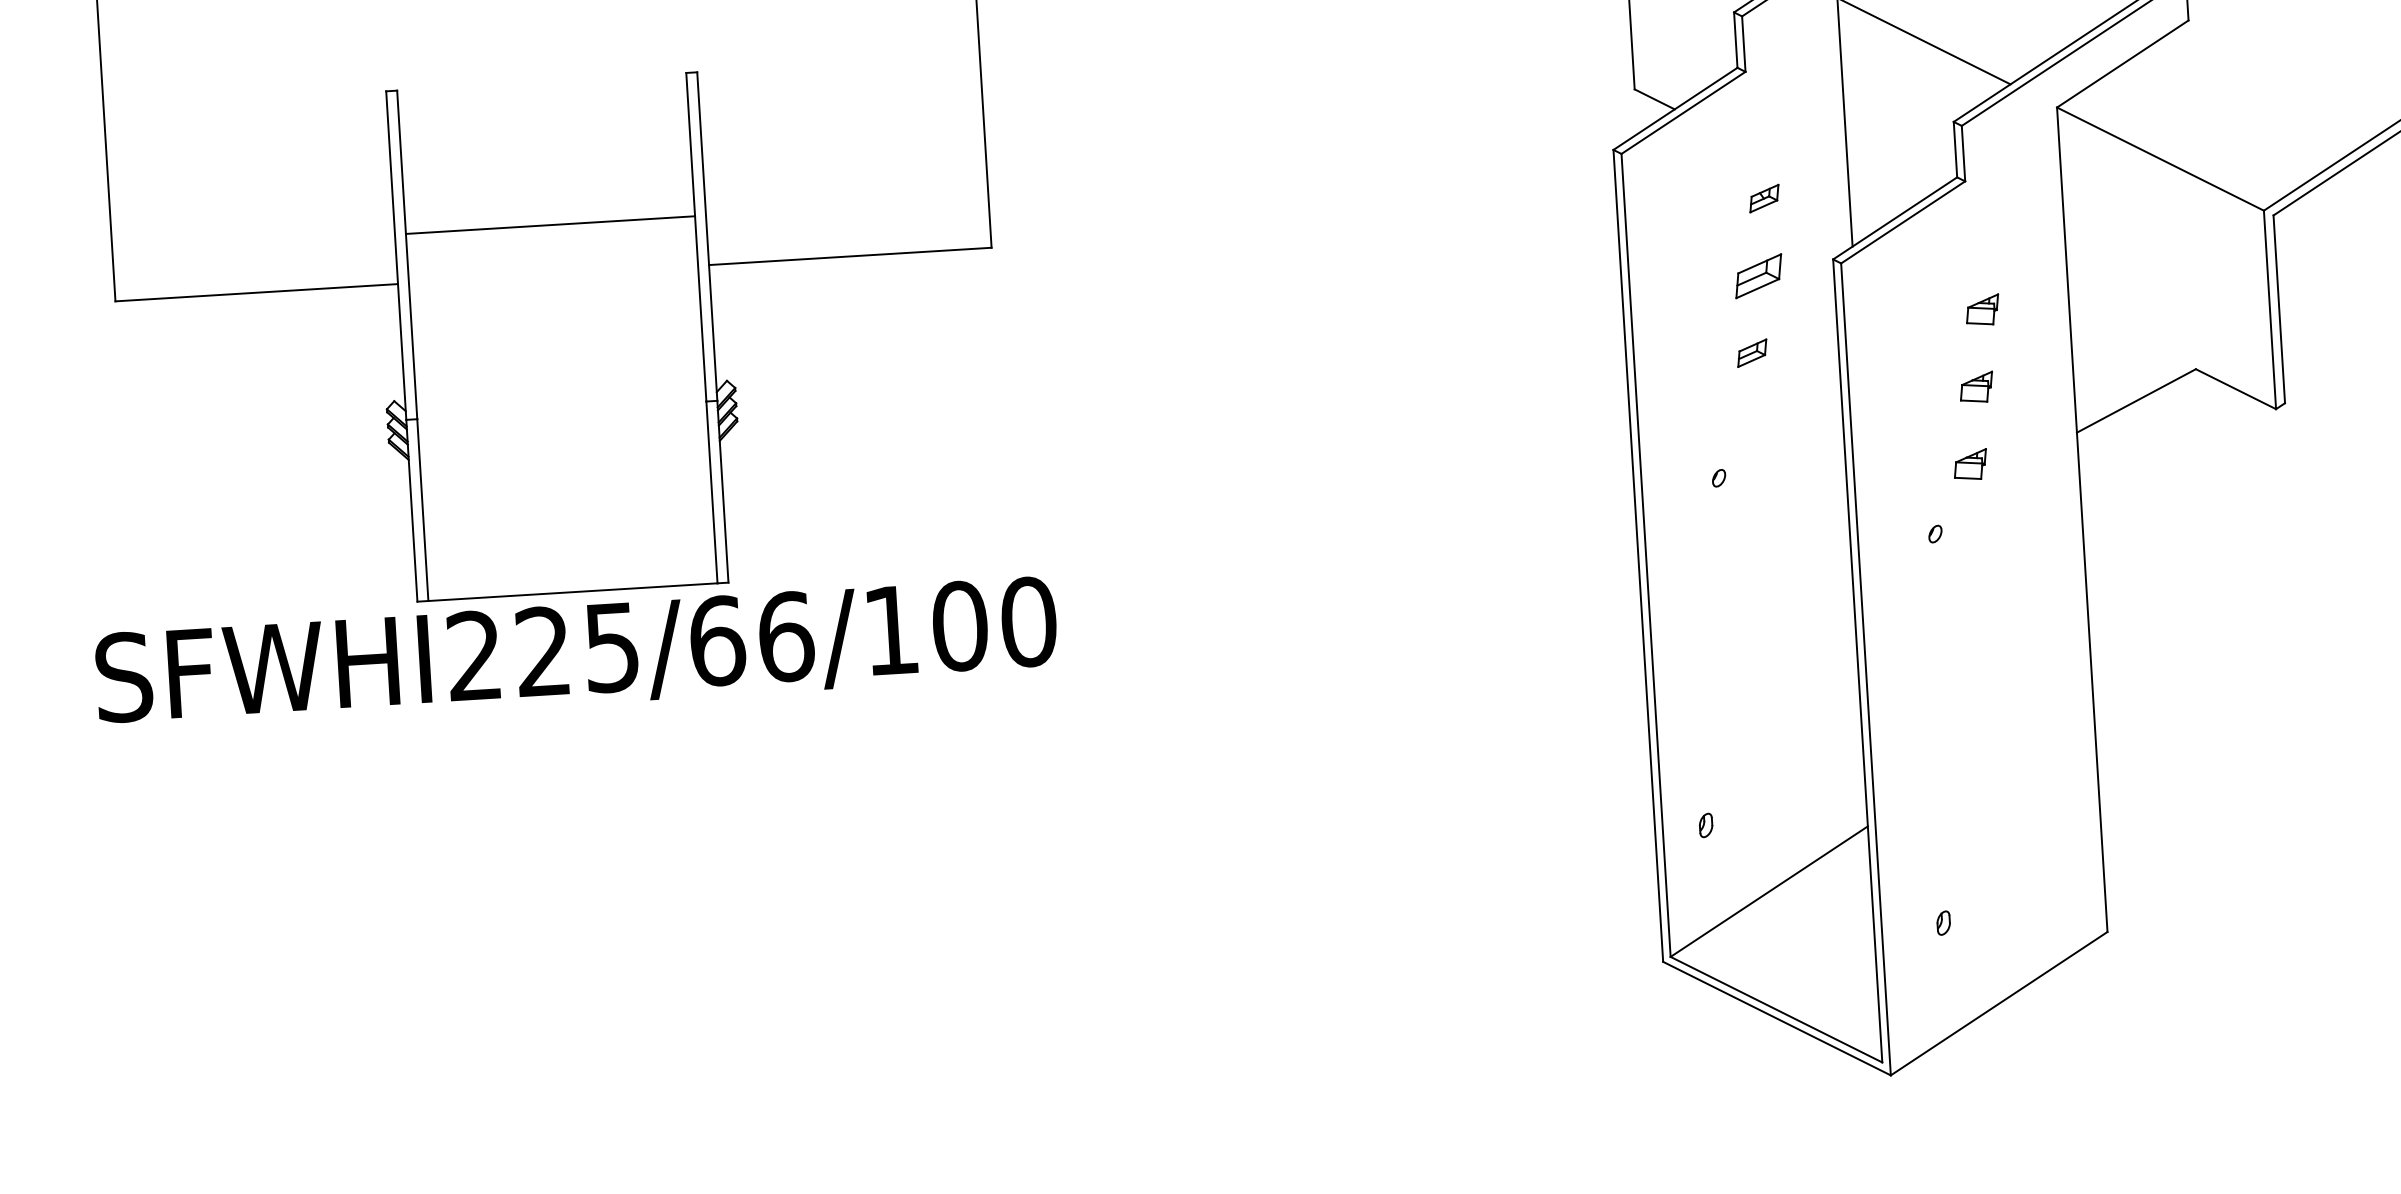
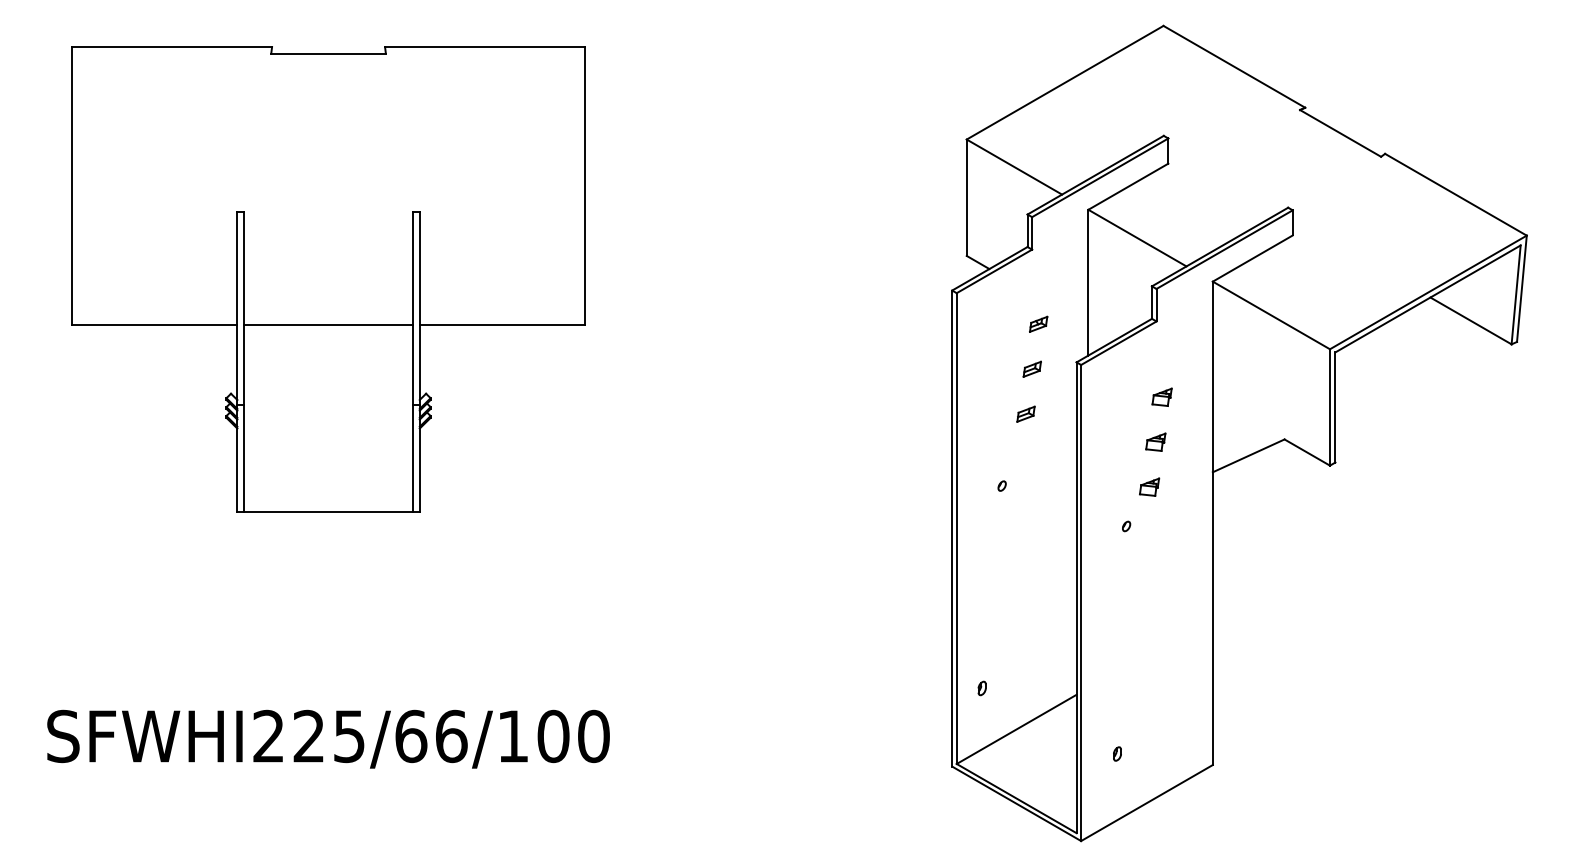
line: (550, 225) -> (328, 325), moved
part: (1756, 274) -> (1031, 368), size x0.62
text: (576, 653) -> (328, 738), moved

